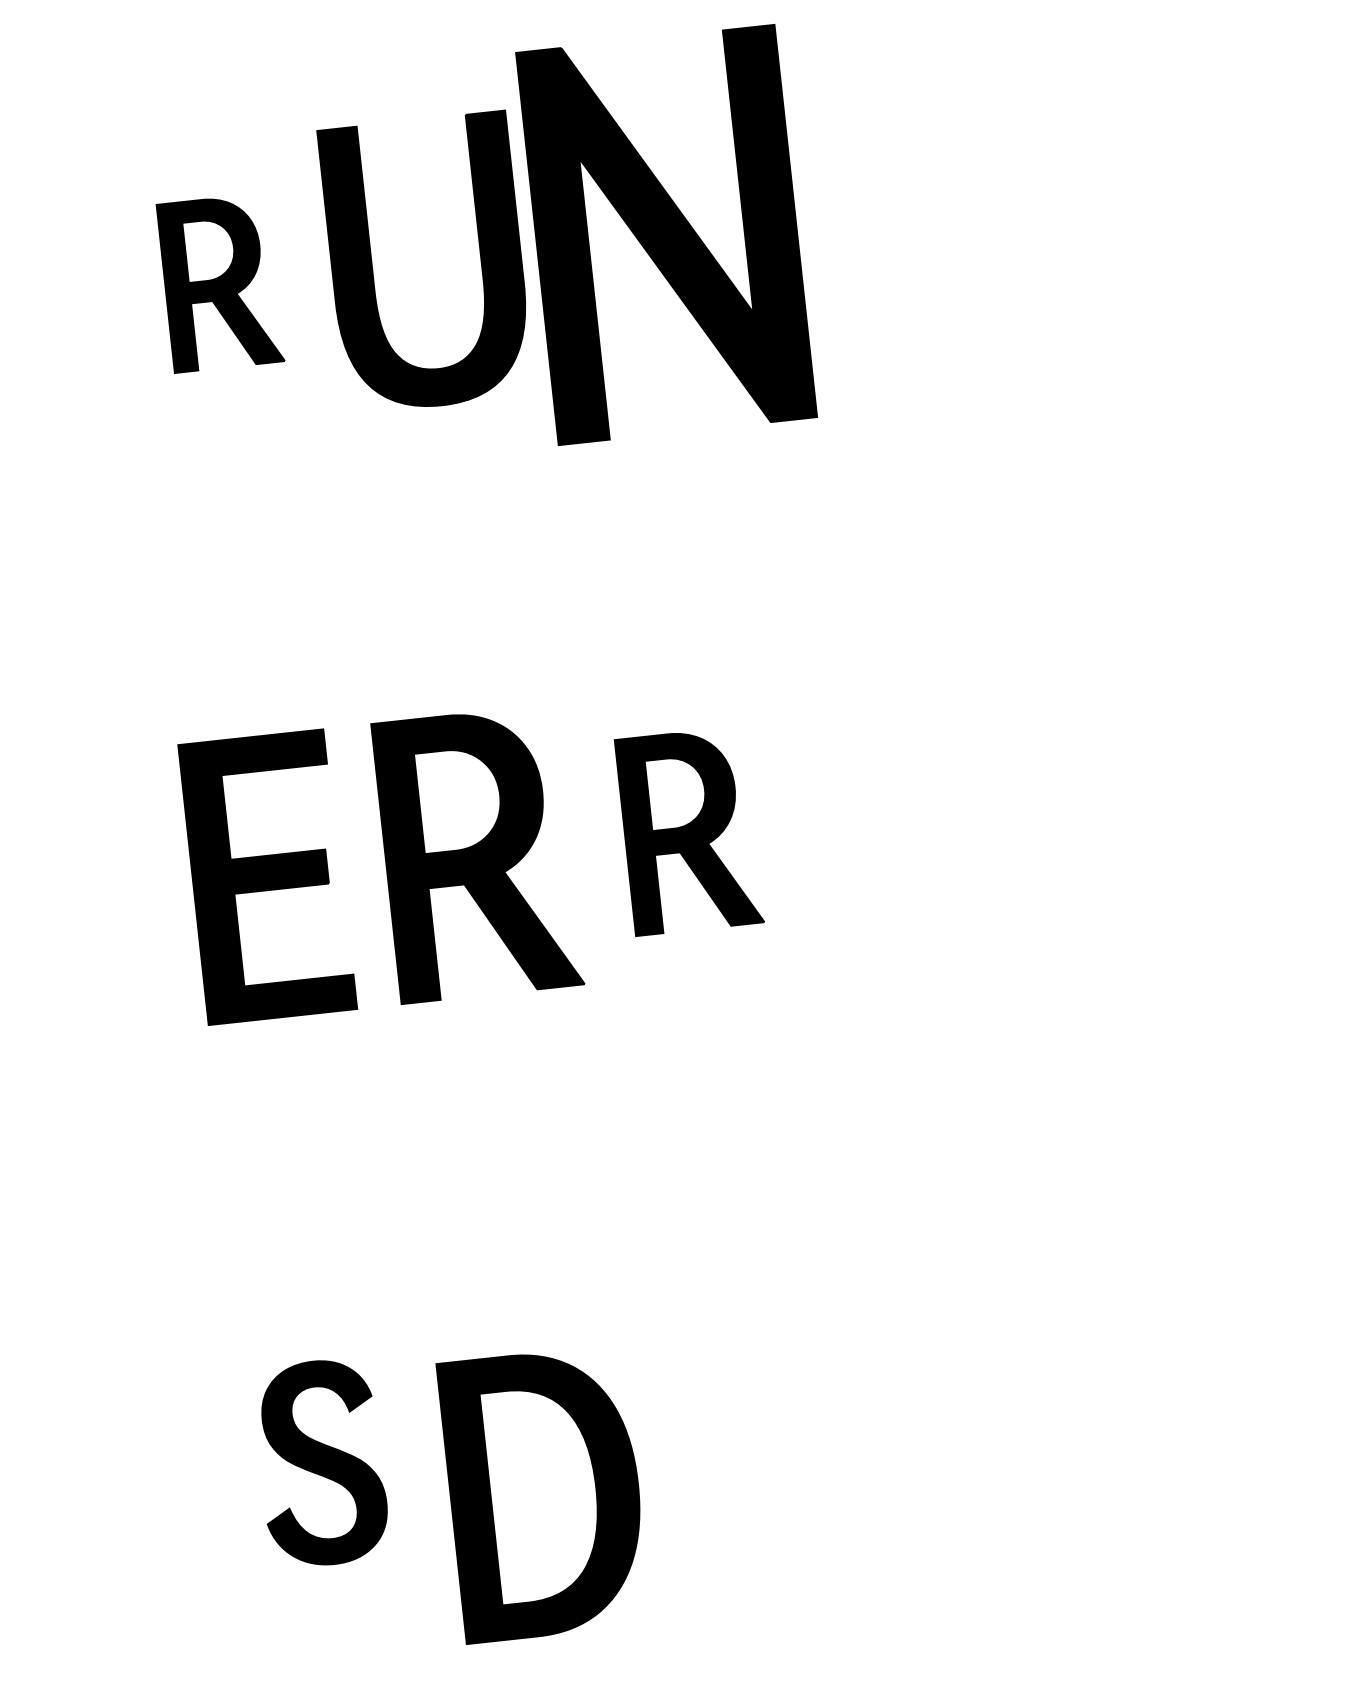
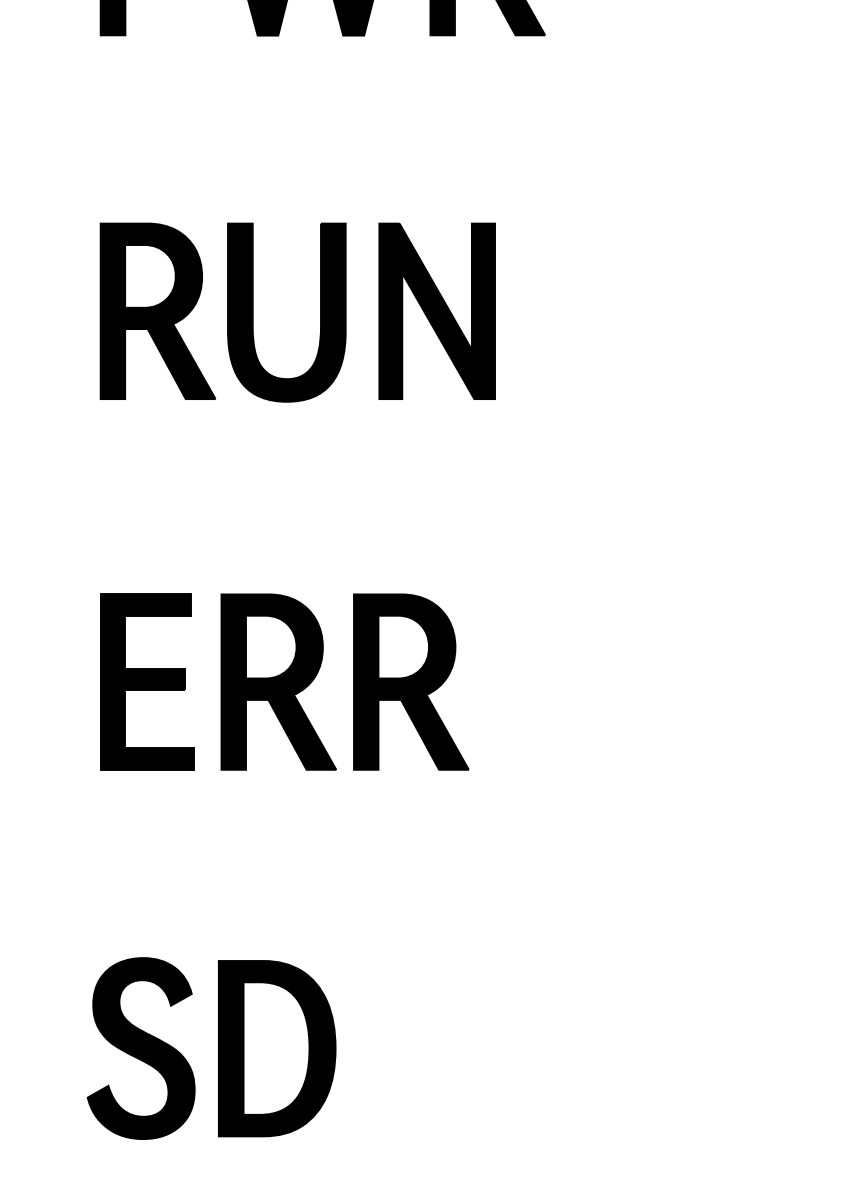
part: (665, 233) -> (436, 310), size x0.71
part: (219, 281) -> (157, 310), size x1.67
part: (689, 830) -> (411, 681), size x1.43
part: (320, 1463) -> (140, 1048), size x1.43
part: (545, 1493) -> (277, 1048), moved

